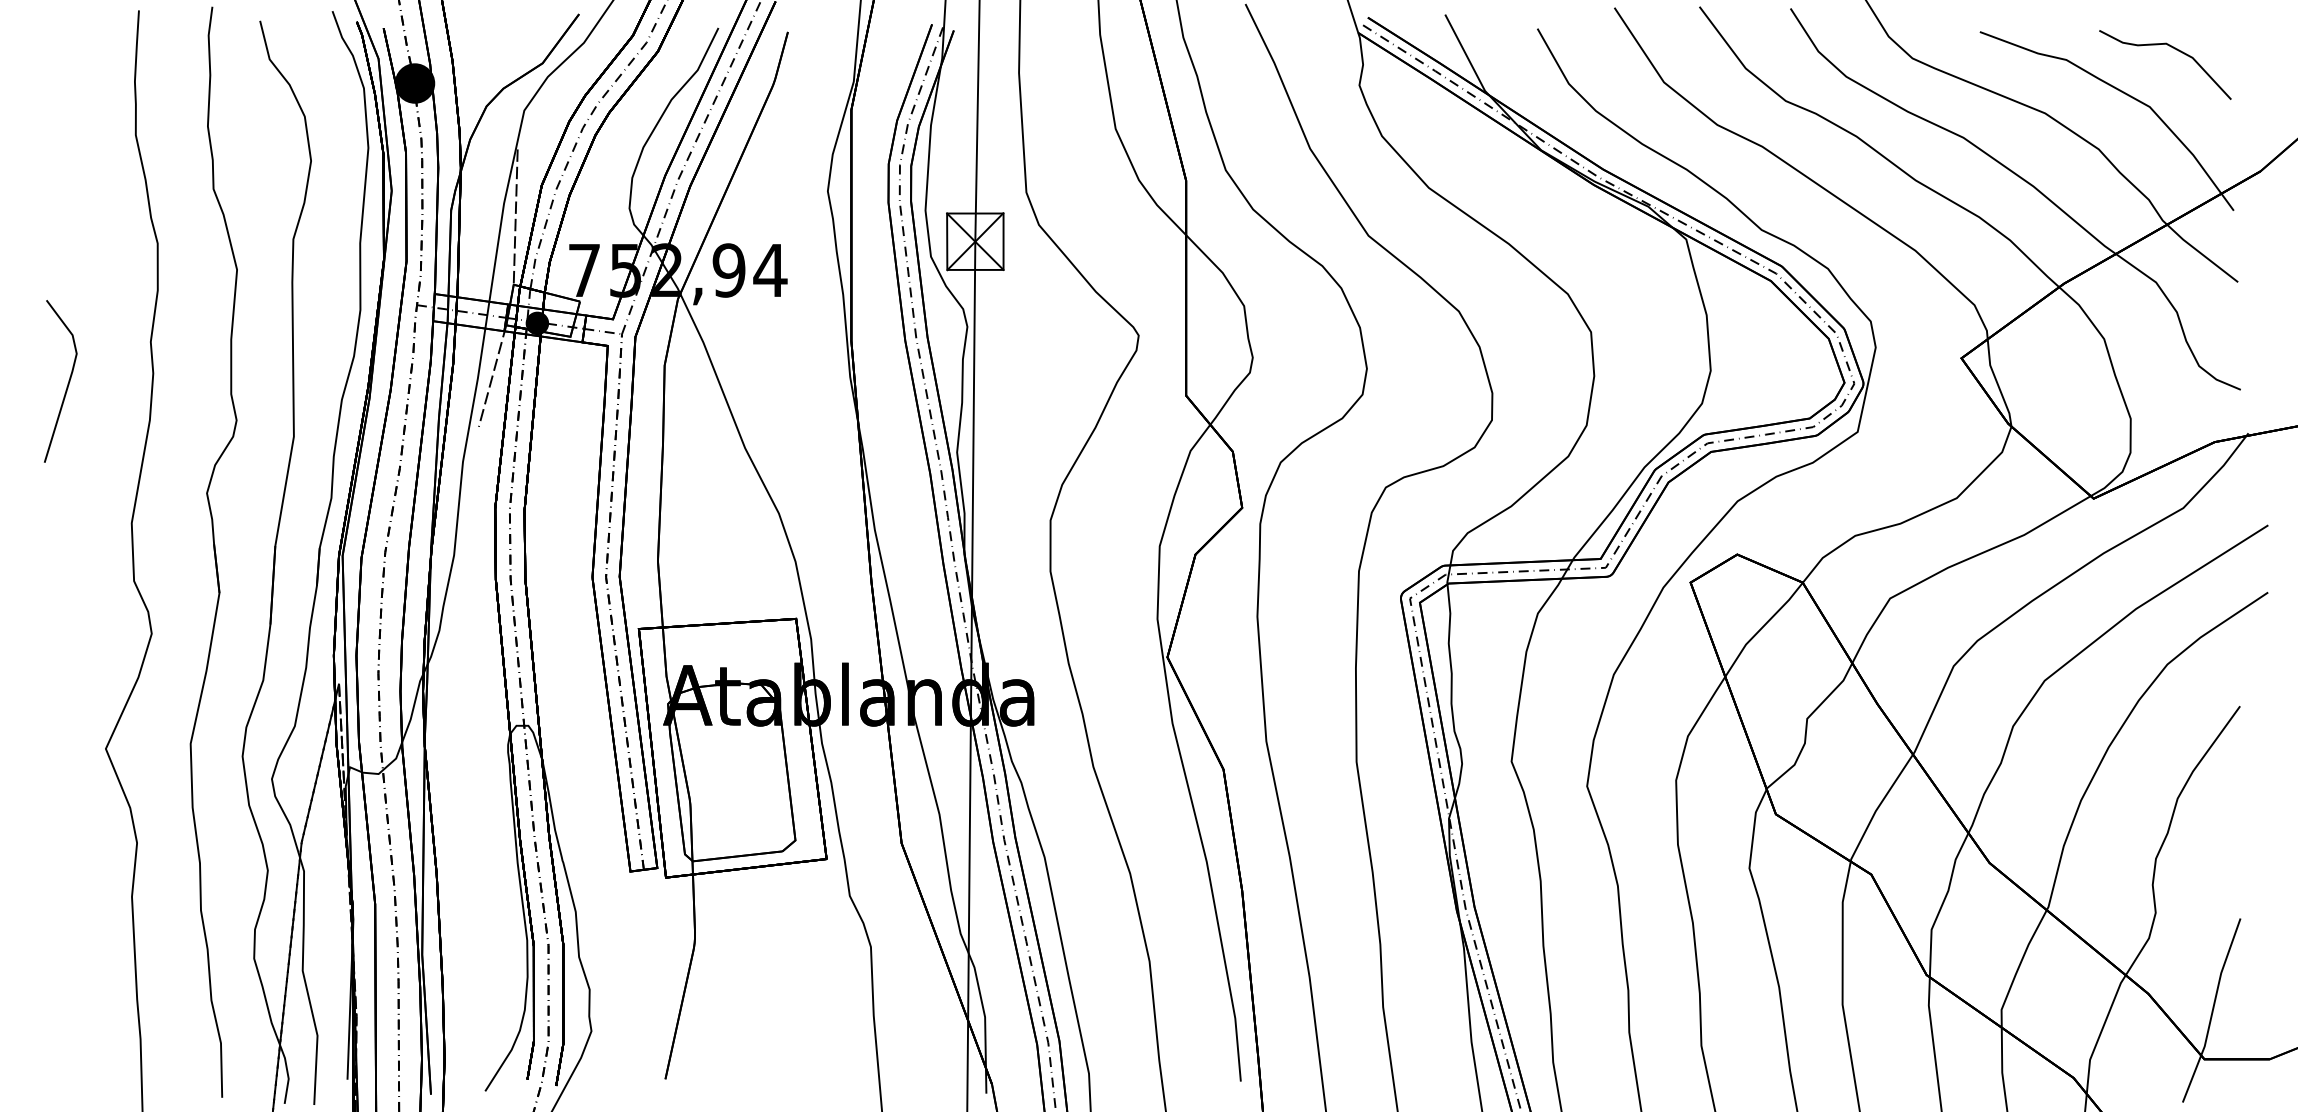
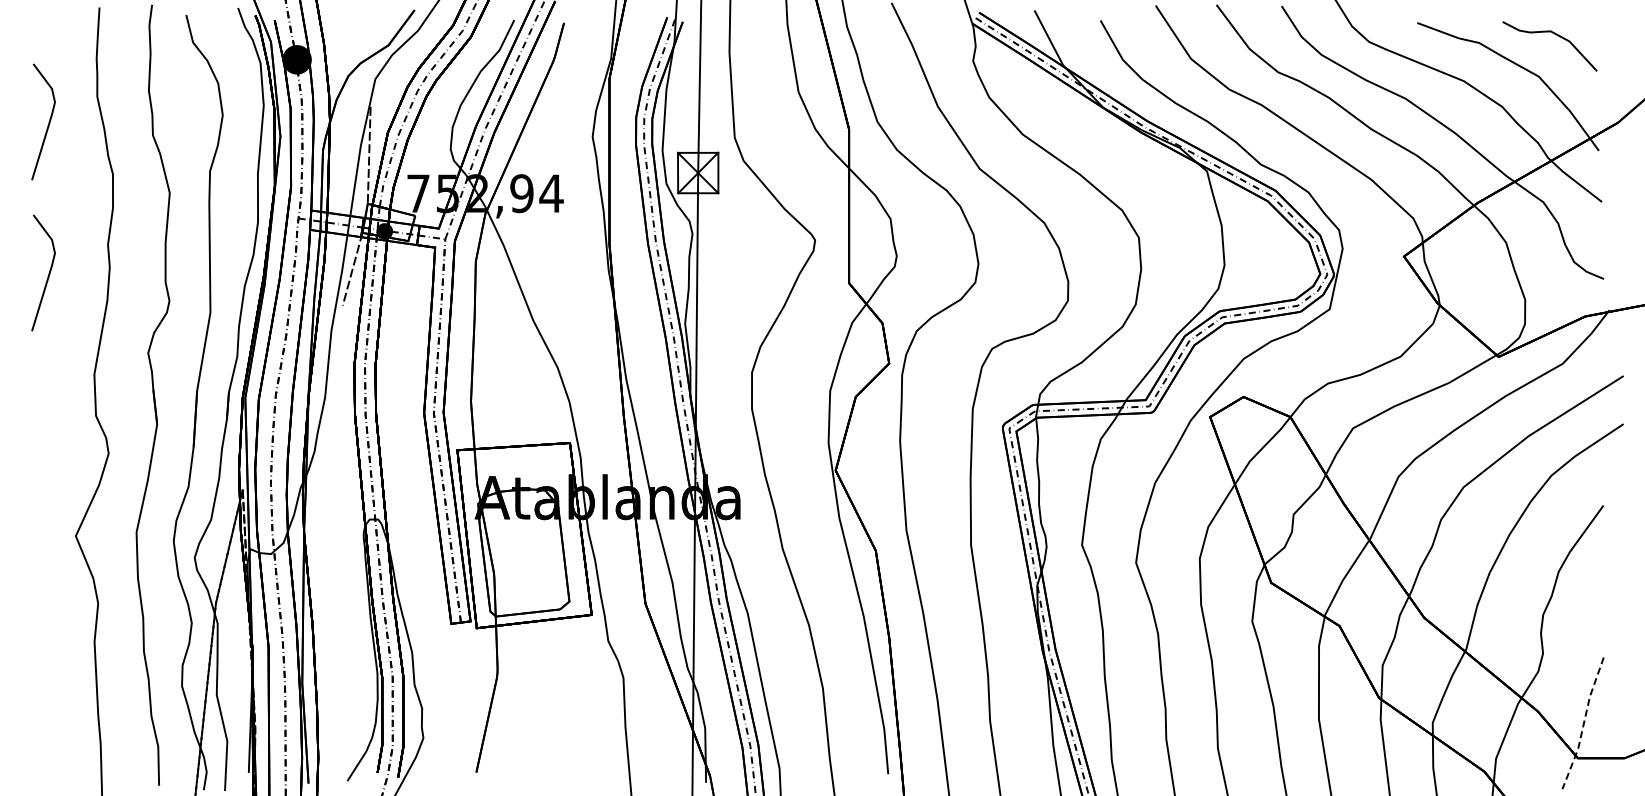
line: (67, 171) -> (48, 122), added
line: (2212, 1010) -> (1583, 723), solid -> dashed

